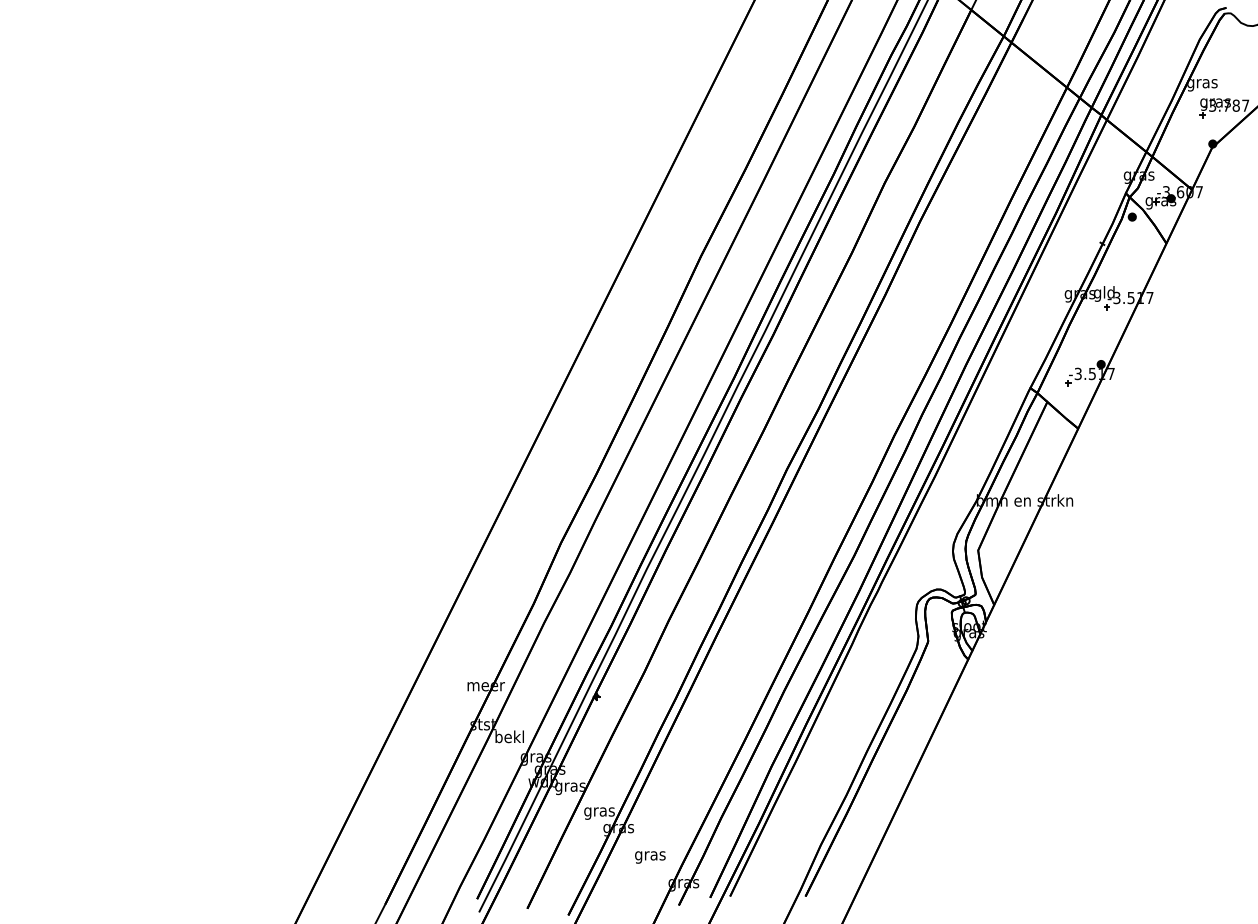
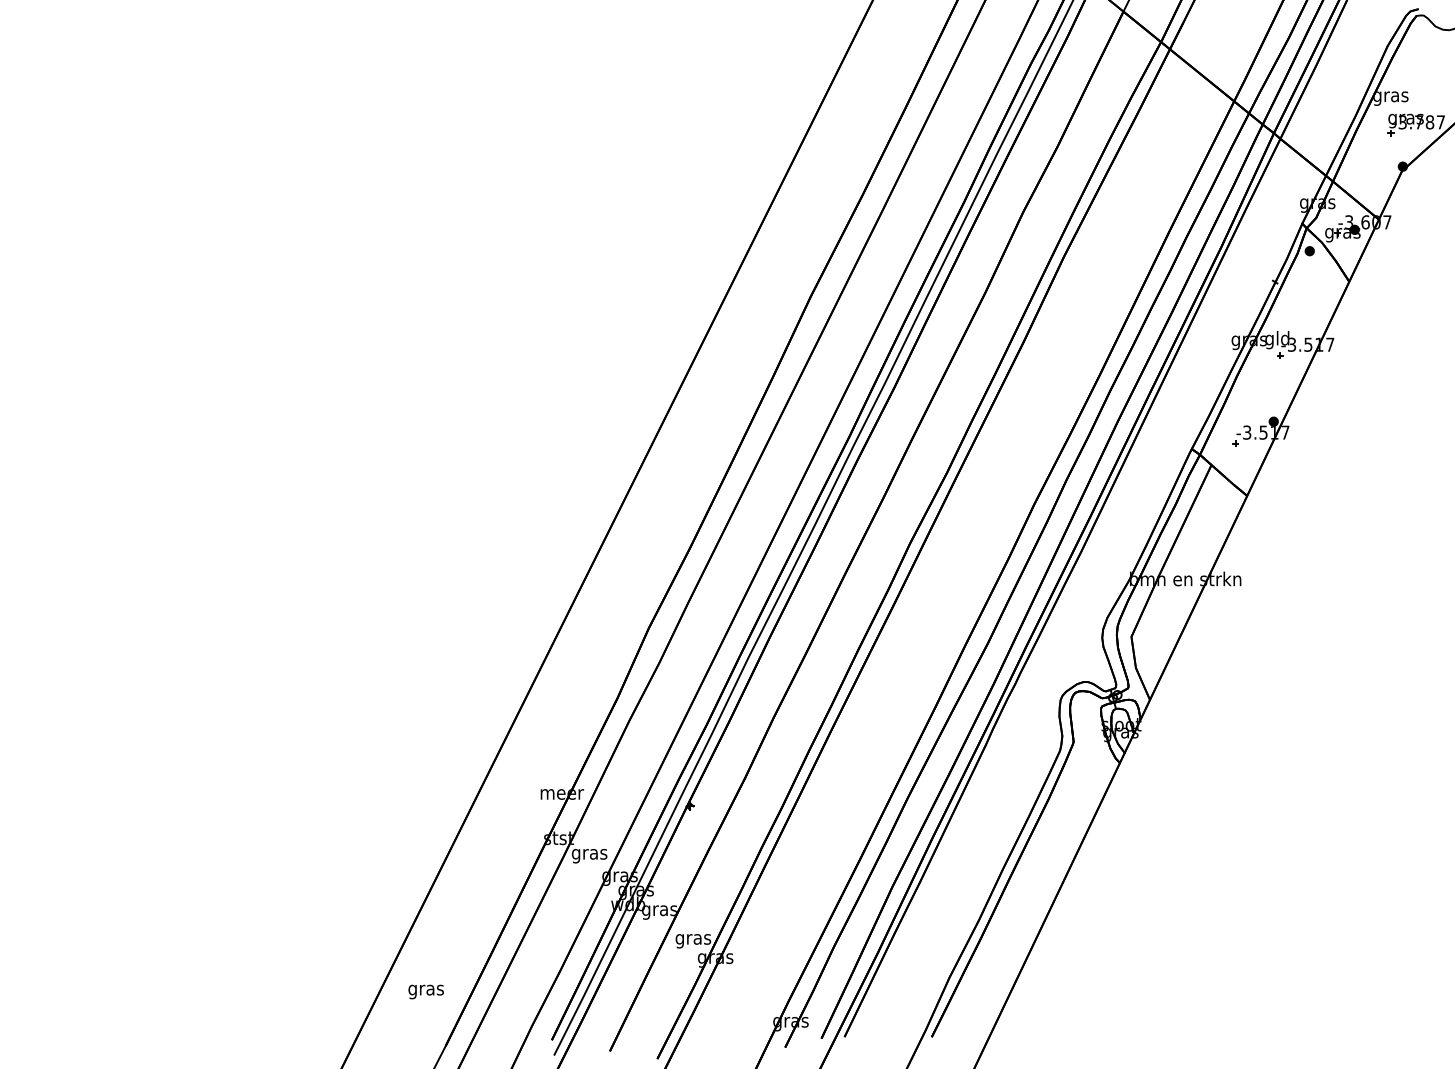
text: (509, 738) -> (589, 854), bekl -> gras
text: (649, 857) -> (425, 991), moved

